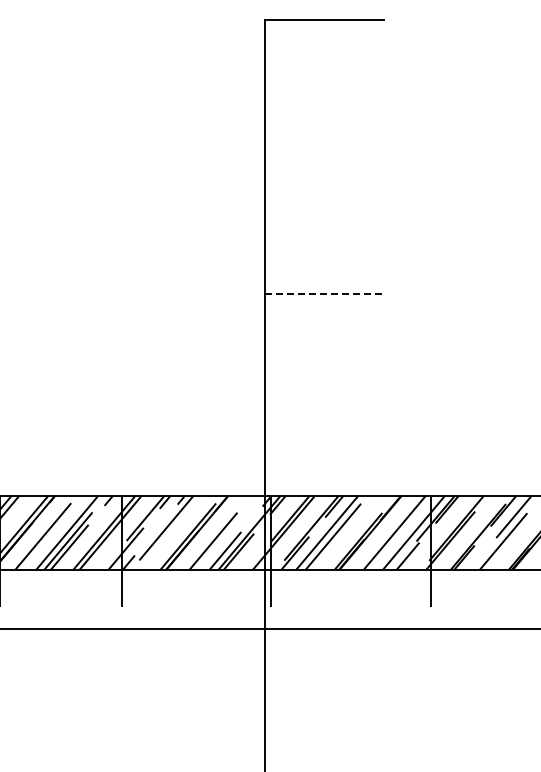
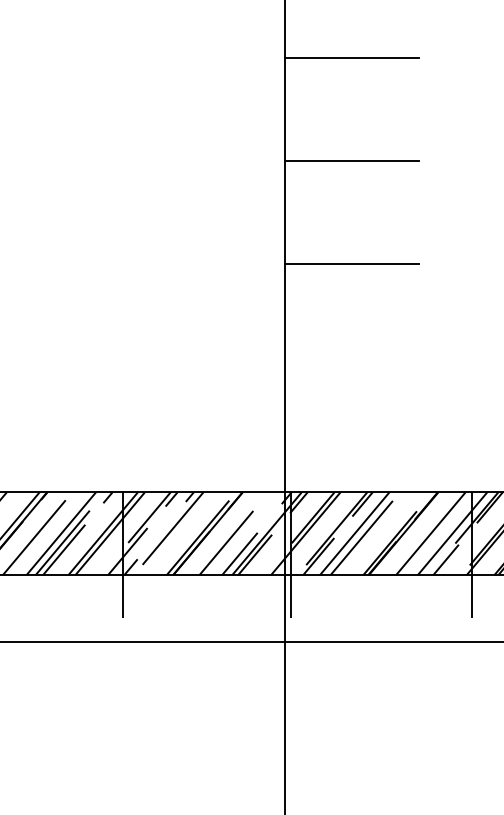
line: (324, 111) -> (351, 58), added
line: (324, 202) -> (351, 160), added
line: (324, 293) -> (351, 263), dashed -> solid

